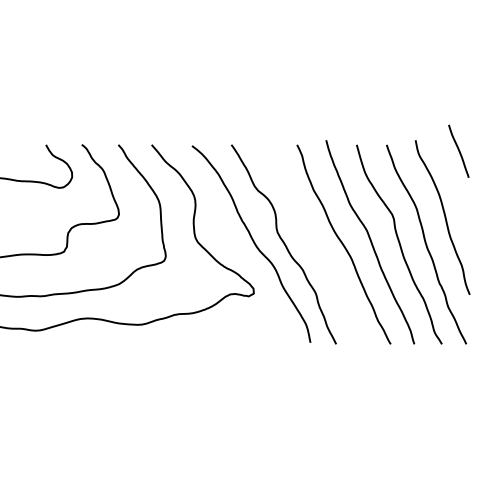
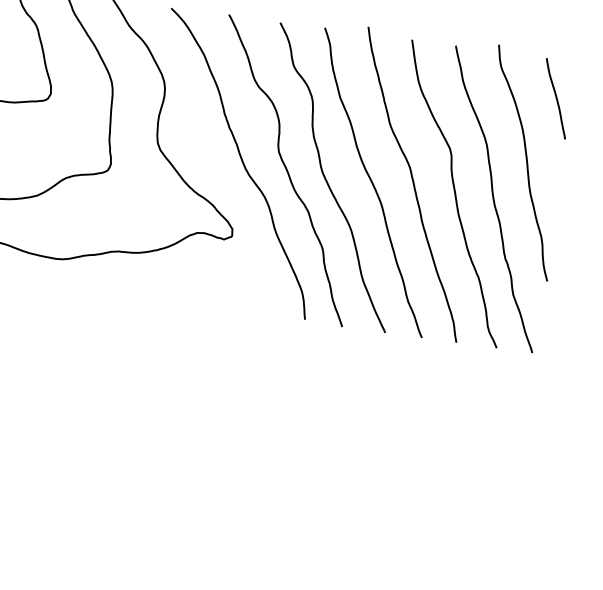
curve: (458, 150) -> (555, 97), moved
curve: (313, 247) -> (328, 181), added

